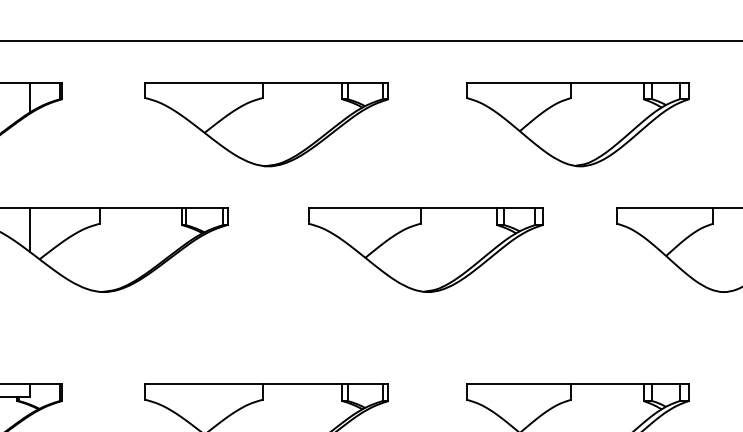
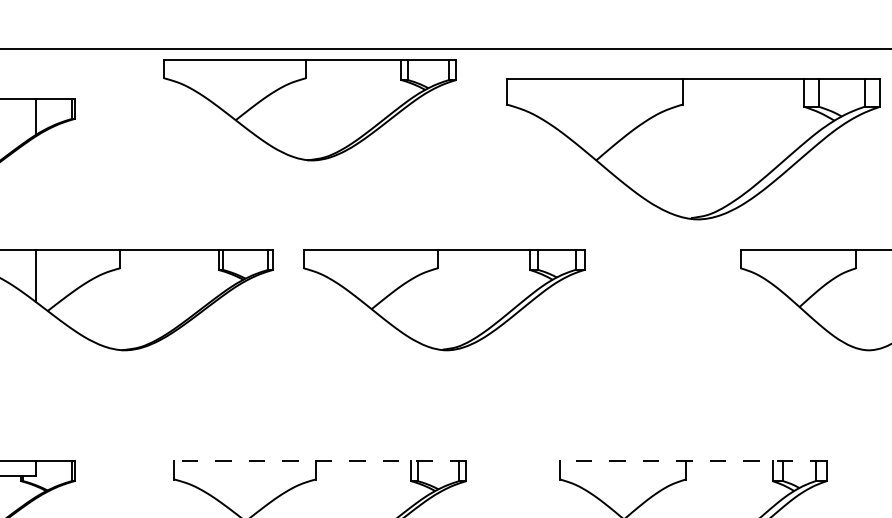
part: (266, 124) -> (309, 110), moved
part: (577, 124) -> (693, 149), size x1.4
part: (426, 250) -> (444, 300), moved
line: (266, 383) -> (320, 460), solid -> dashed
line: (576, 383) -> (692, 460), solid -> dashed

